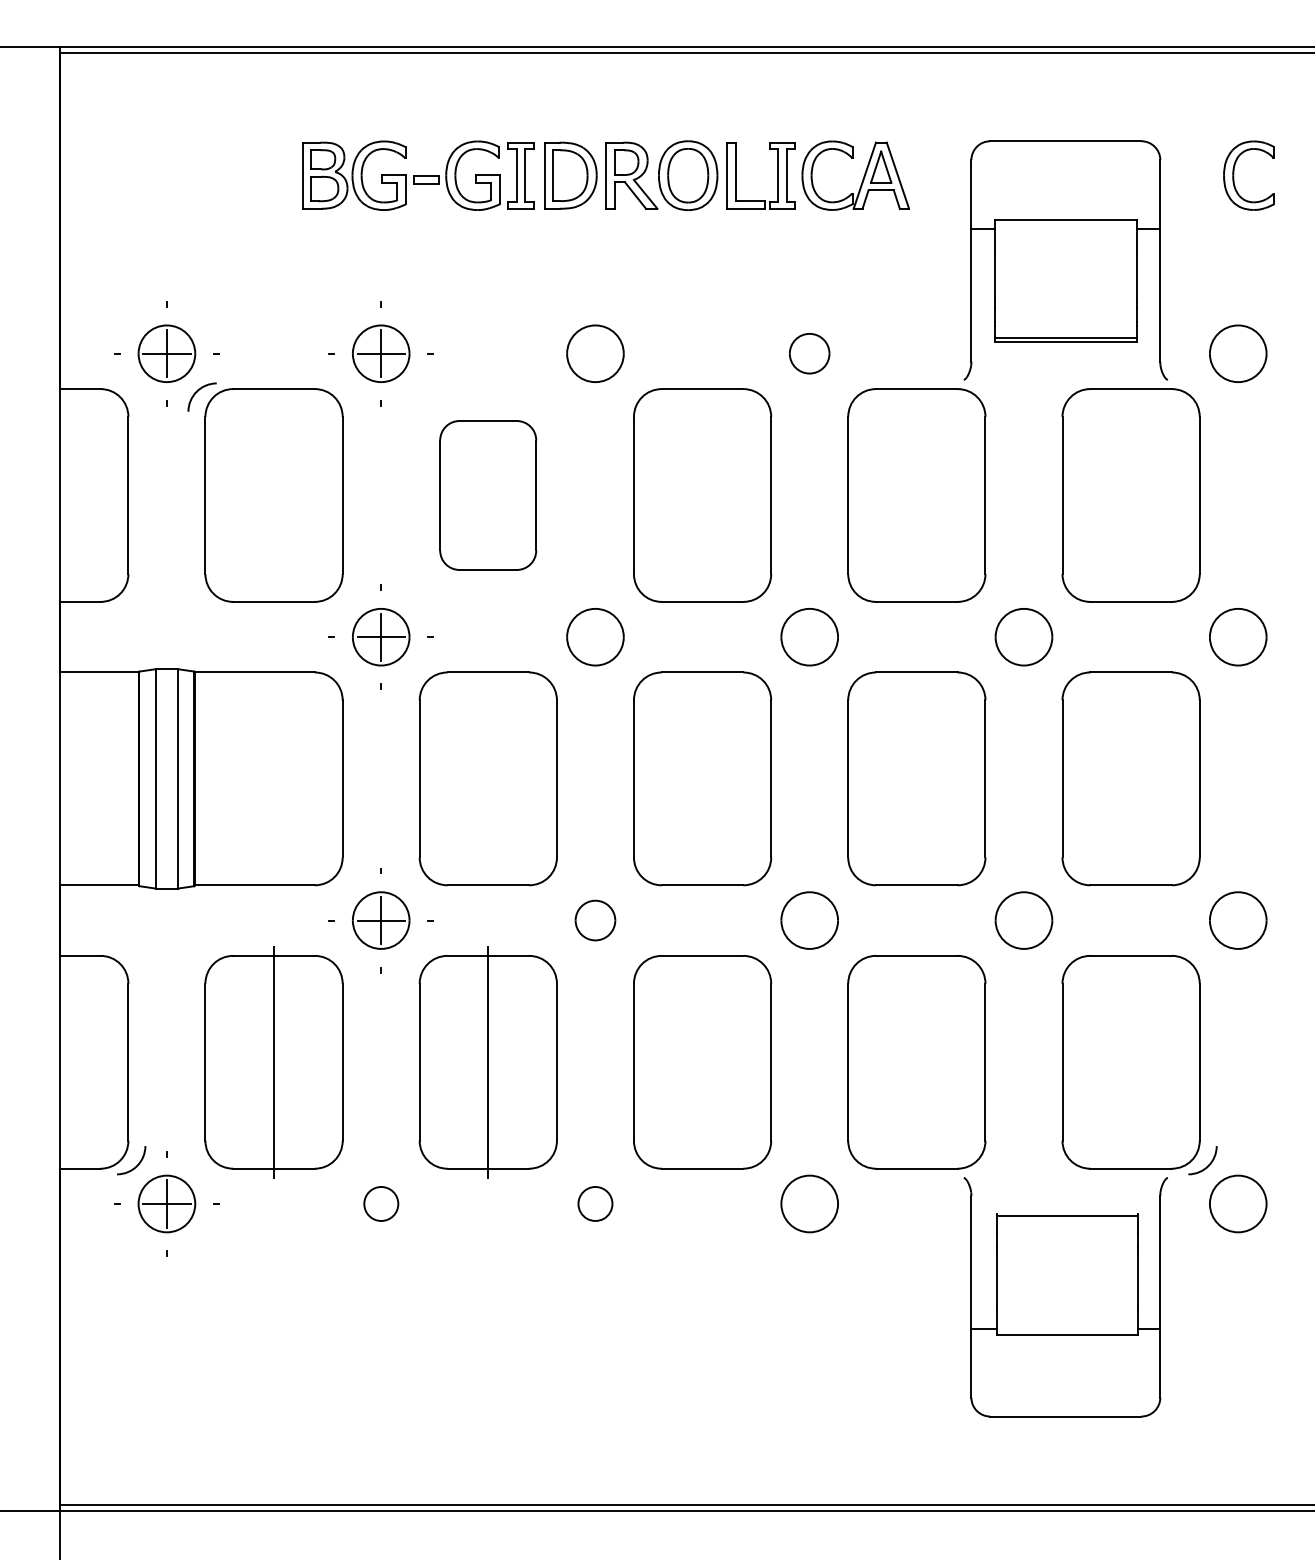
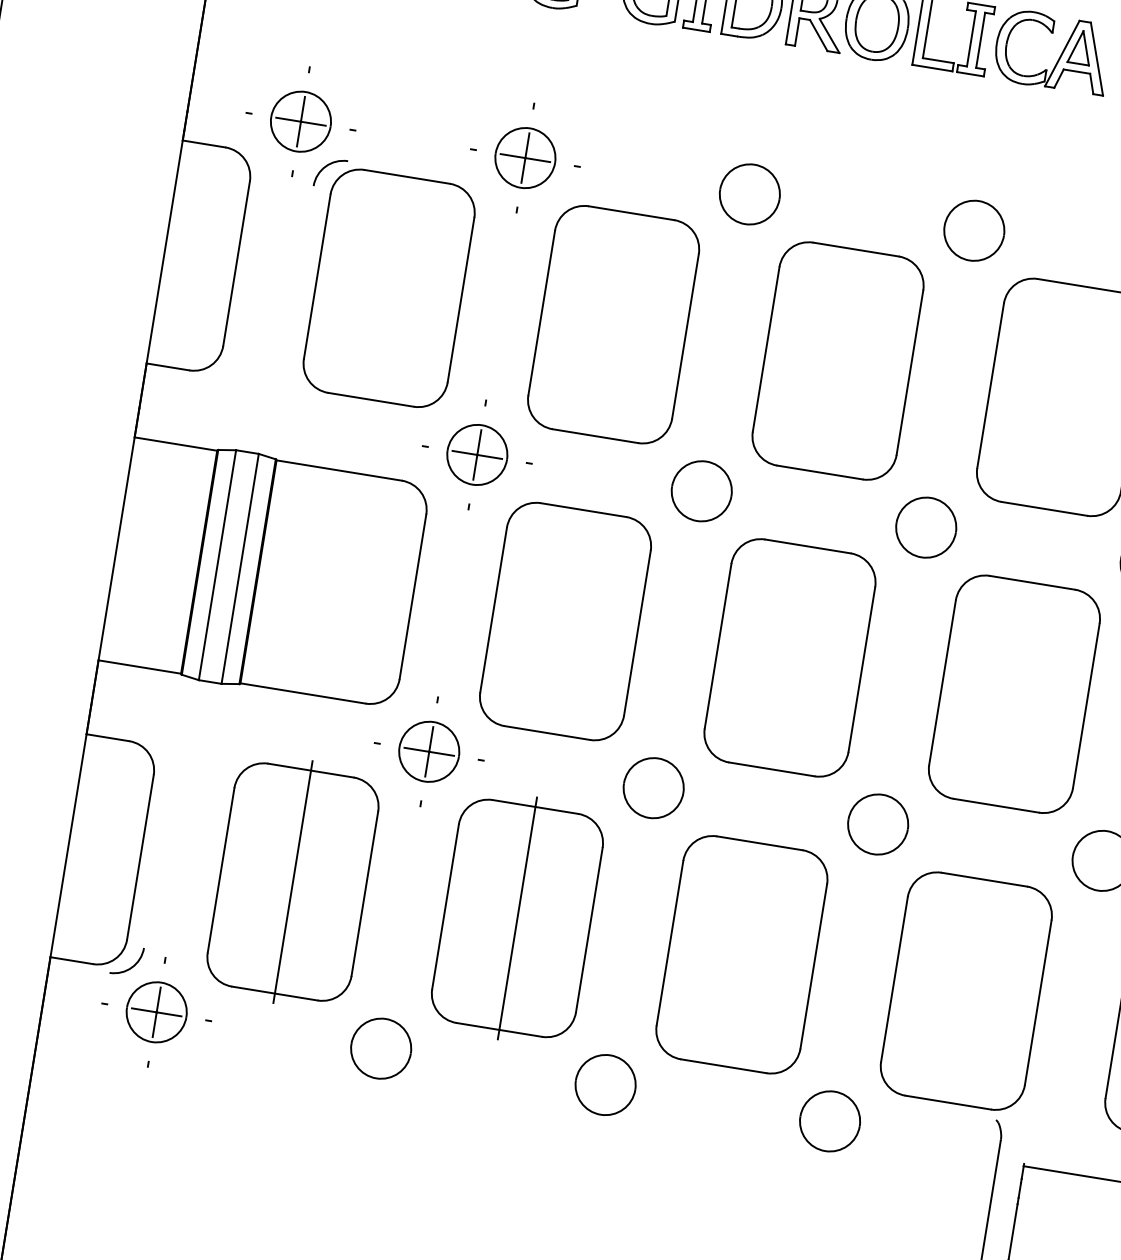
part: (809, 353) -> (974, 230), size x1.43
part: (487, 495) -> (612, 324), size x1.43
part: (595, 920) -> (653, 788), size x1.43
part: (381, 1203) -> (381, 1048), size x1.67
part: (595, 1203) -> (605, 1084), size x1.67

